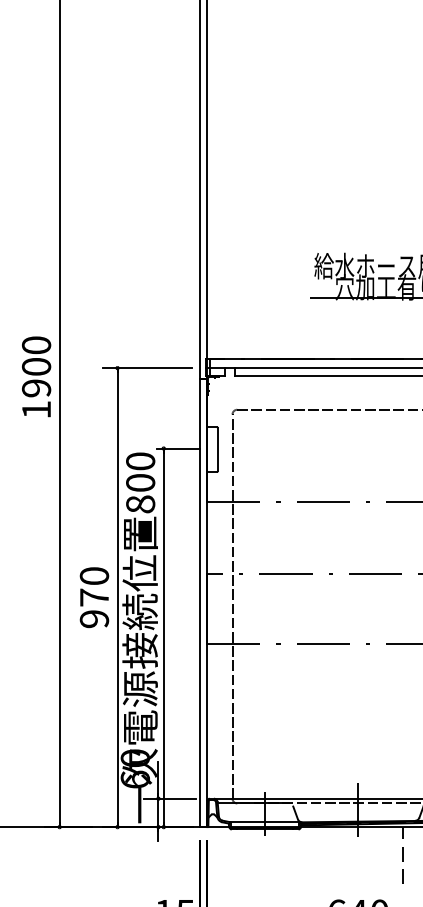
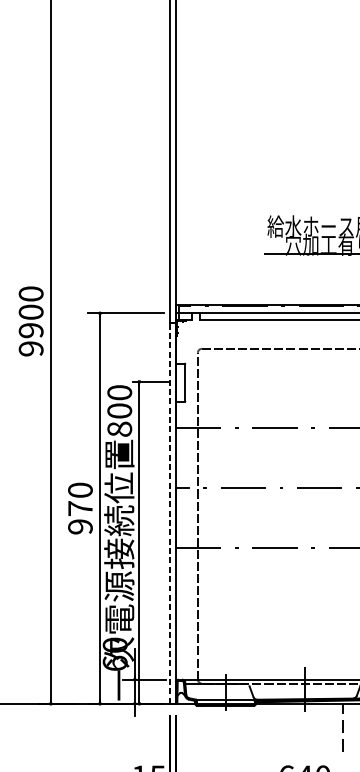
text: (36, 409) -> (31, 348), 1900 -> 9900
line: (199, 603) -> (169, 513), solid -> dashed

